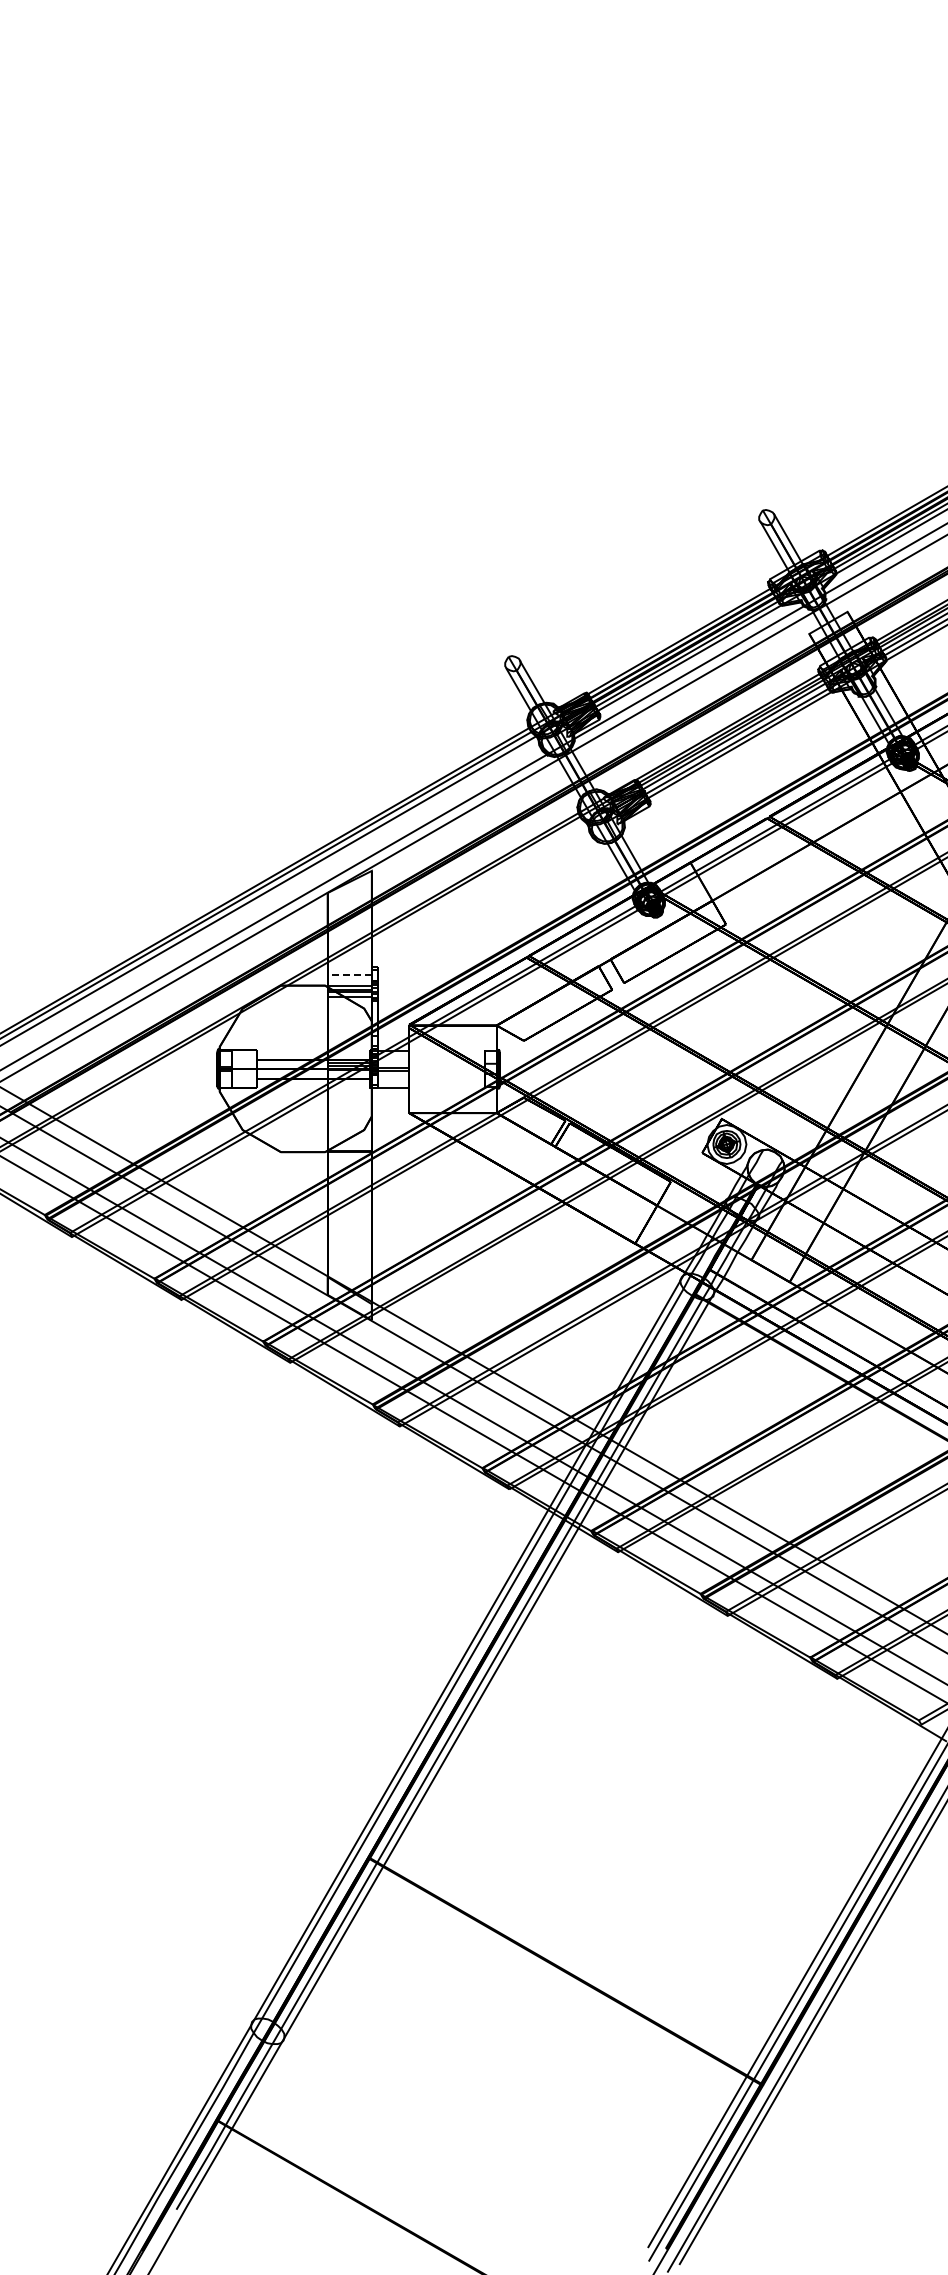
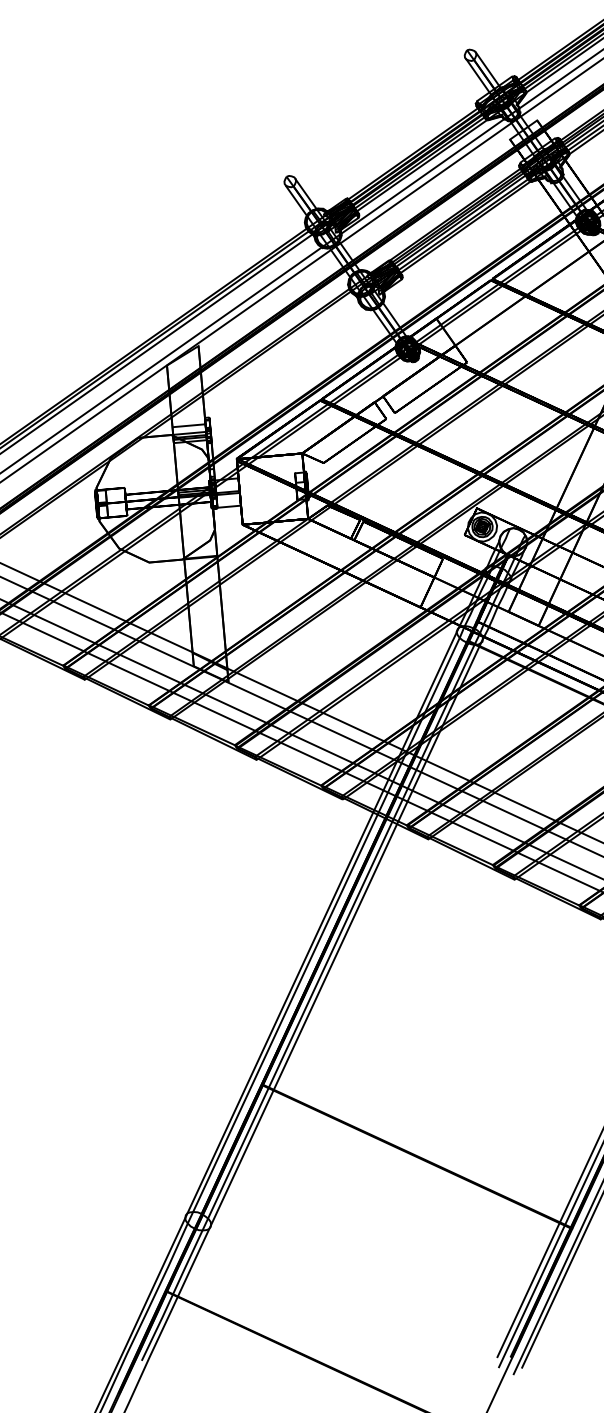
line: (349, 975) -> (188, 425), dashed -> solid

